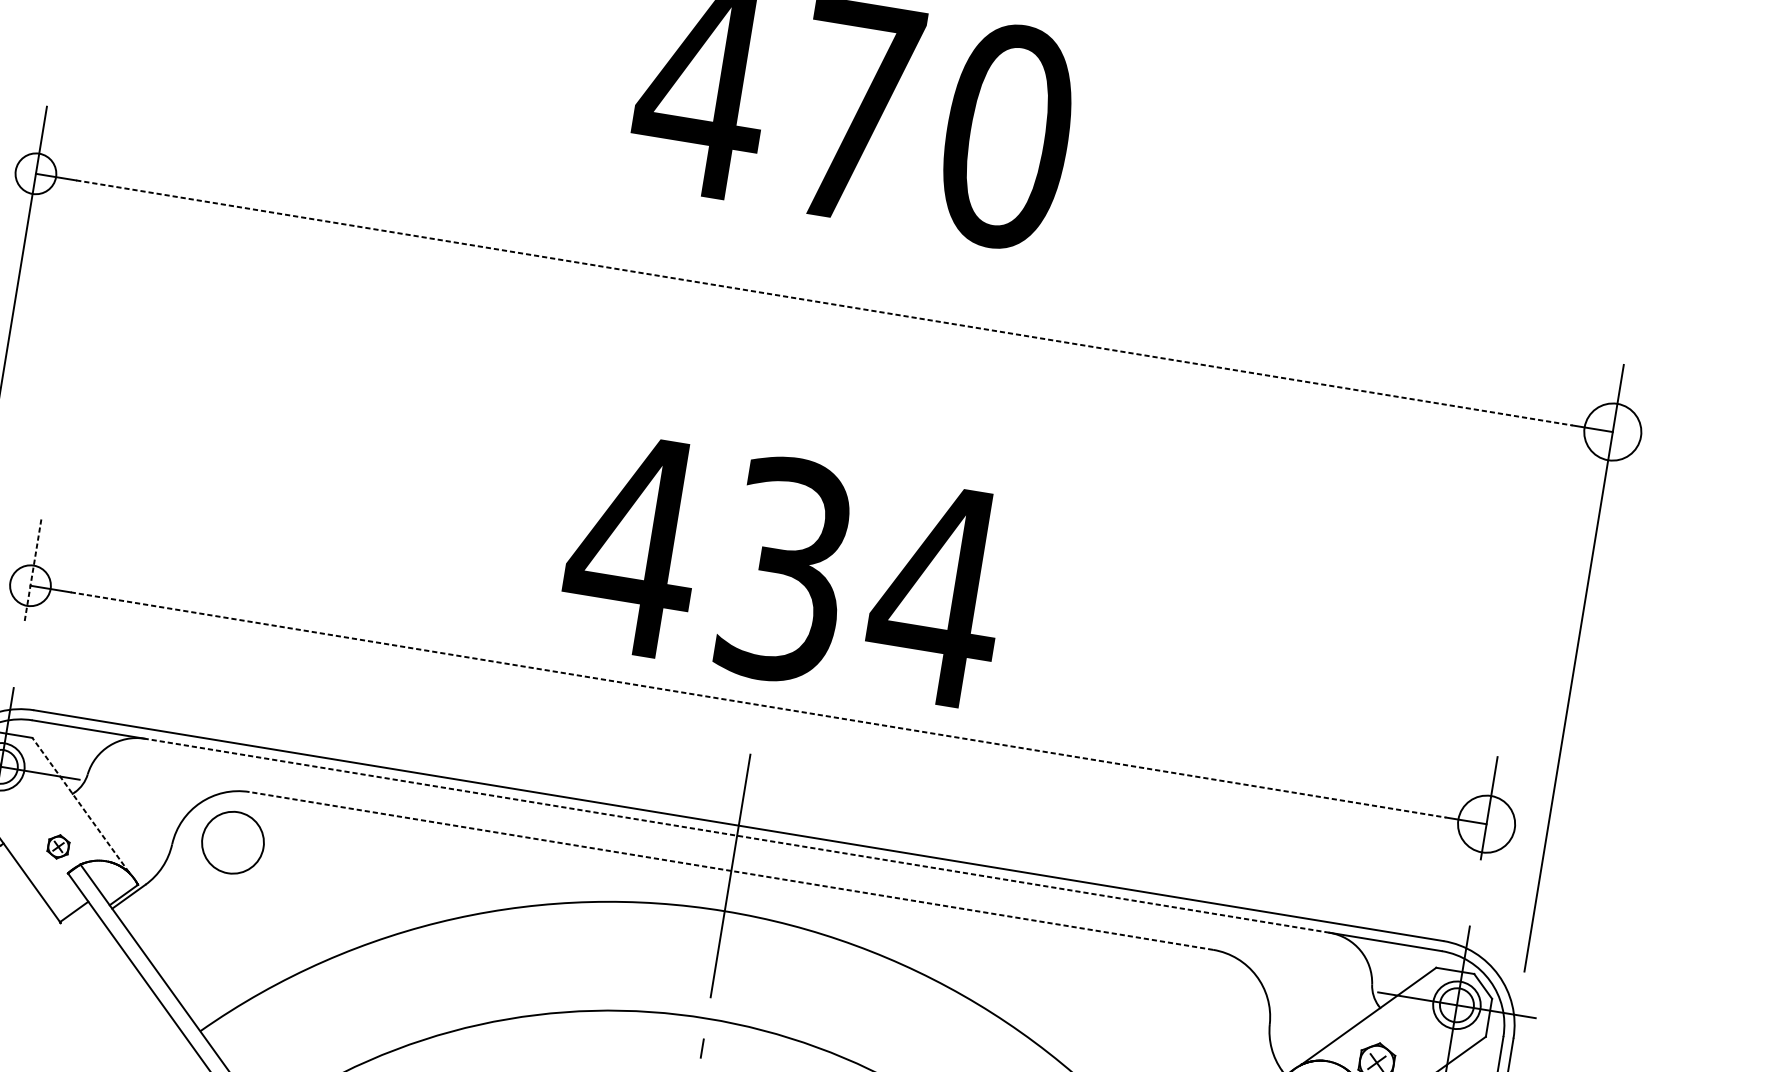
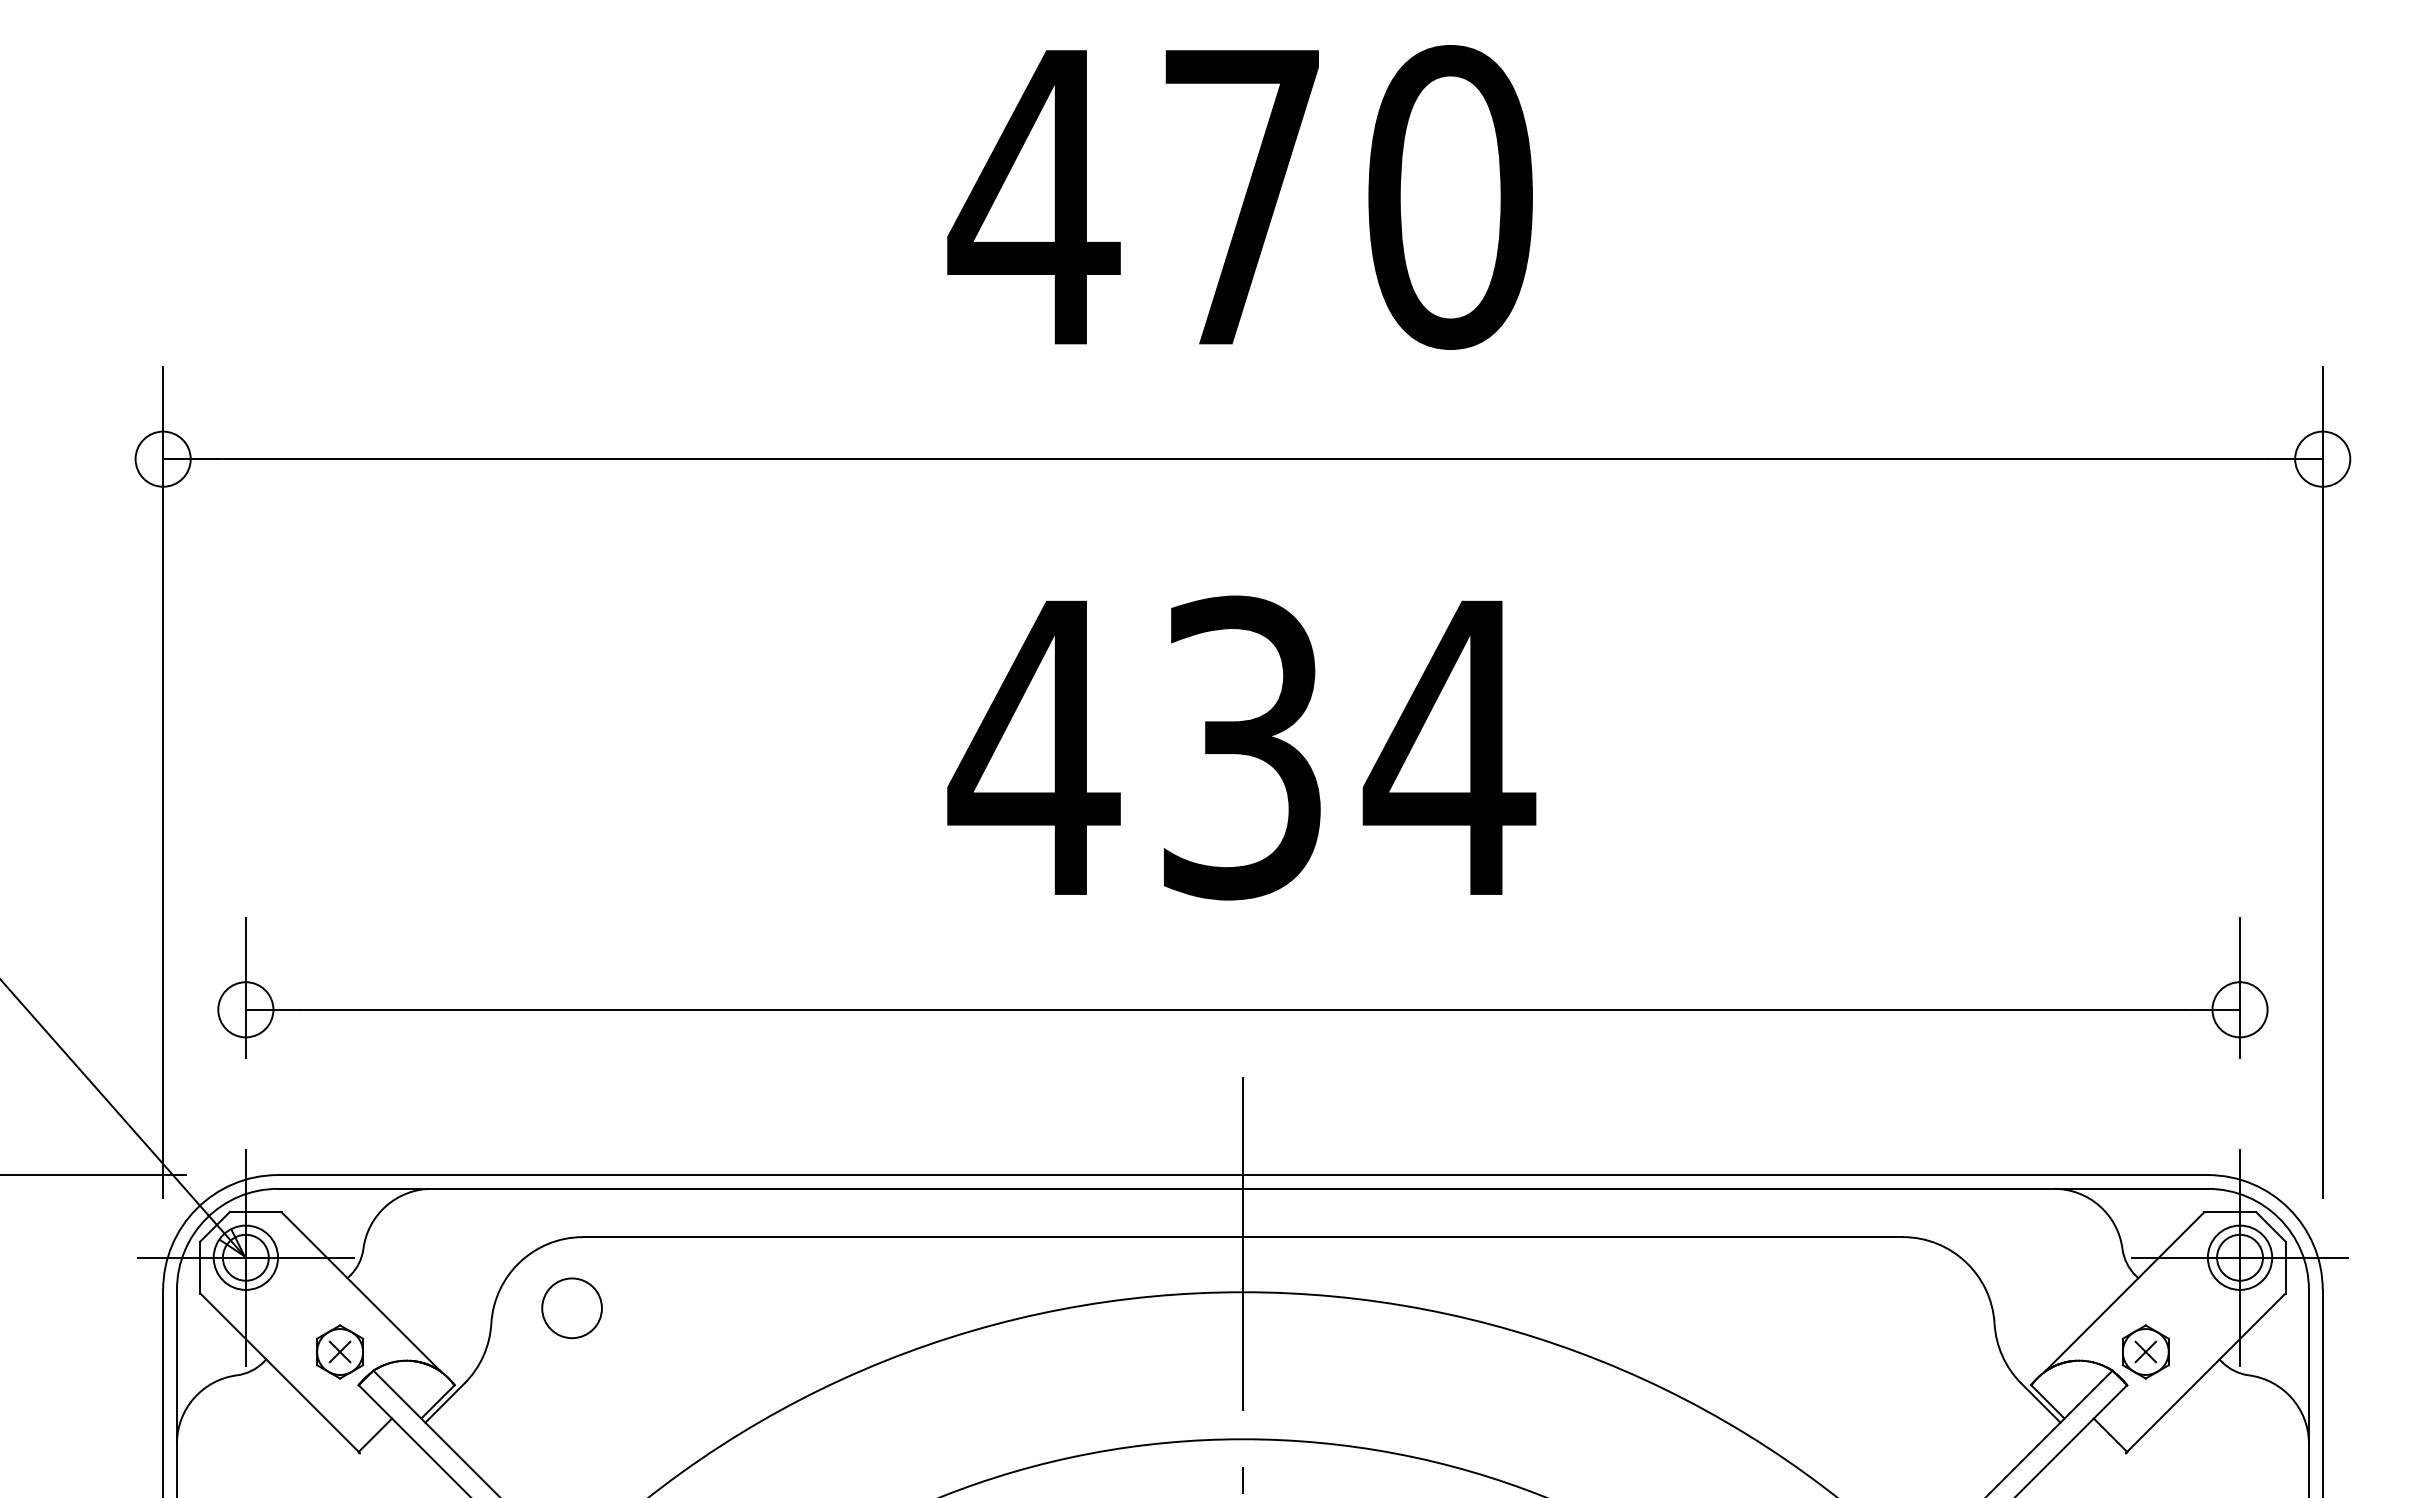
line: (824, 303) -> (1242, 459), dashed -> solid
circle: (1612, 431) -> (2322, 458), size x0.71
line: (32, 569) -> (245, 987), dashed -> solid
text: (785, 569) -> (1241, 747), moved
line: (758, 704) -> (1242, 1009), dashed -> solid
line: (80, 805) -> (360, 1291), dashed -> solid
circle: (1486, 823) -> (2239, 1009), size x0.71
line: (736, 835) -> (1242, 1188), dashed -> solid
circle: (232, 842) -> (571, 1308), size x0.71
part: (58, 846) -> (340, 1351), size x1.67
line: (730, 871) -> (1242, 1237), dashed -> solid

